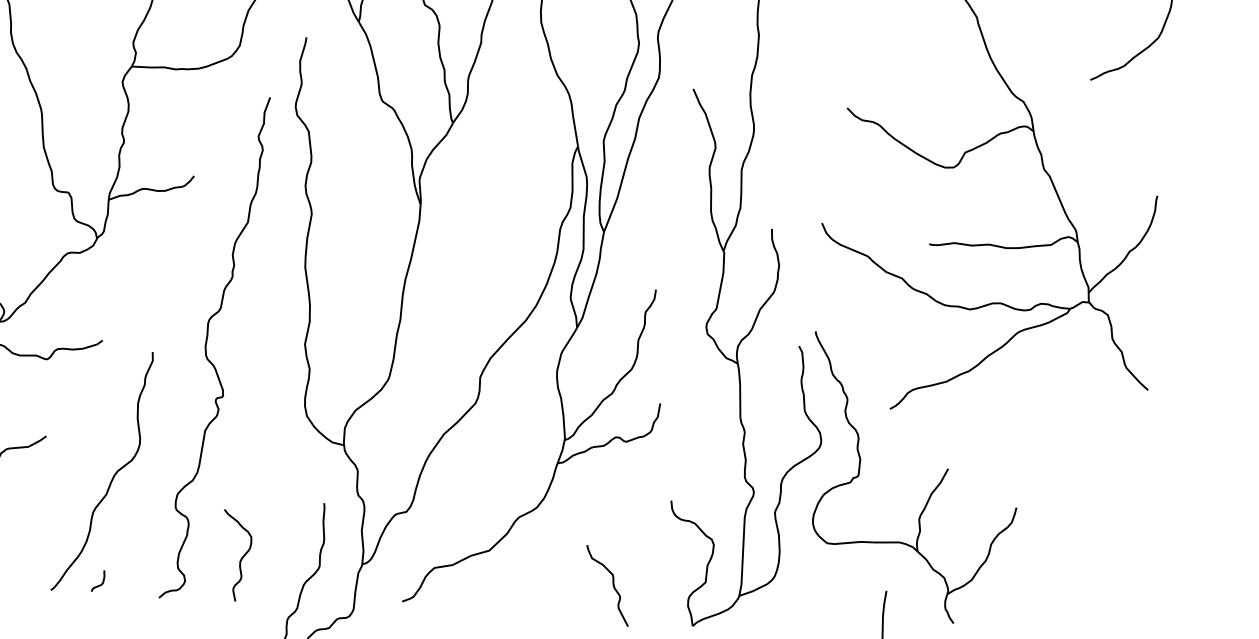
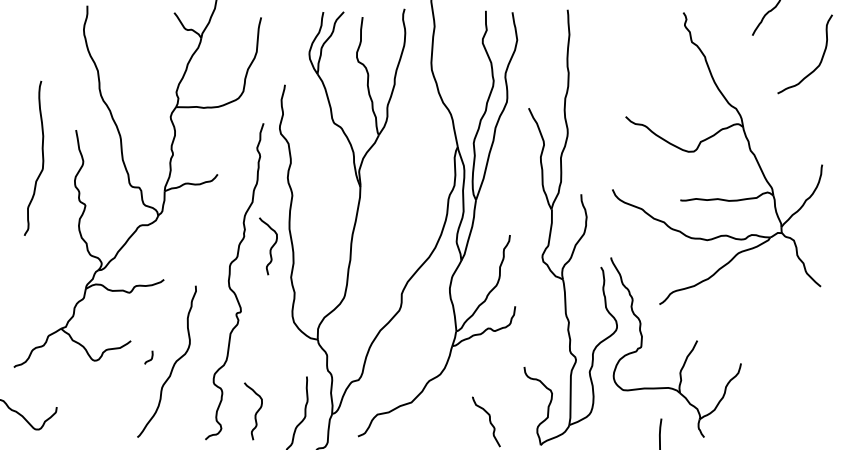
curve: (273, 295) -> (270, 247), added
curve: (100, 582) -> (150, 358), moved

